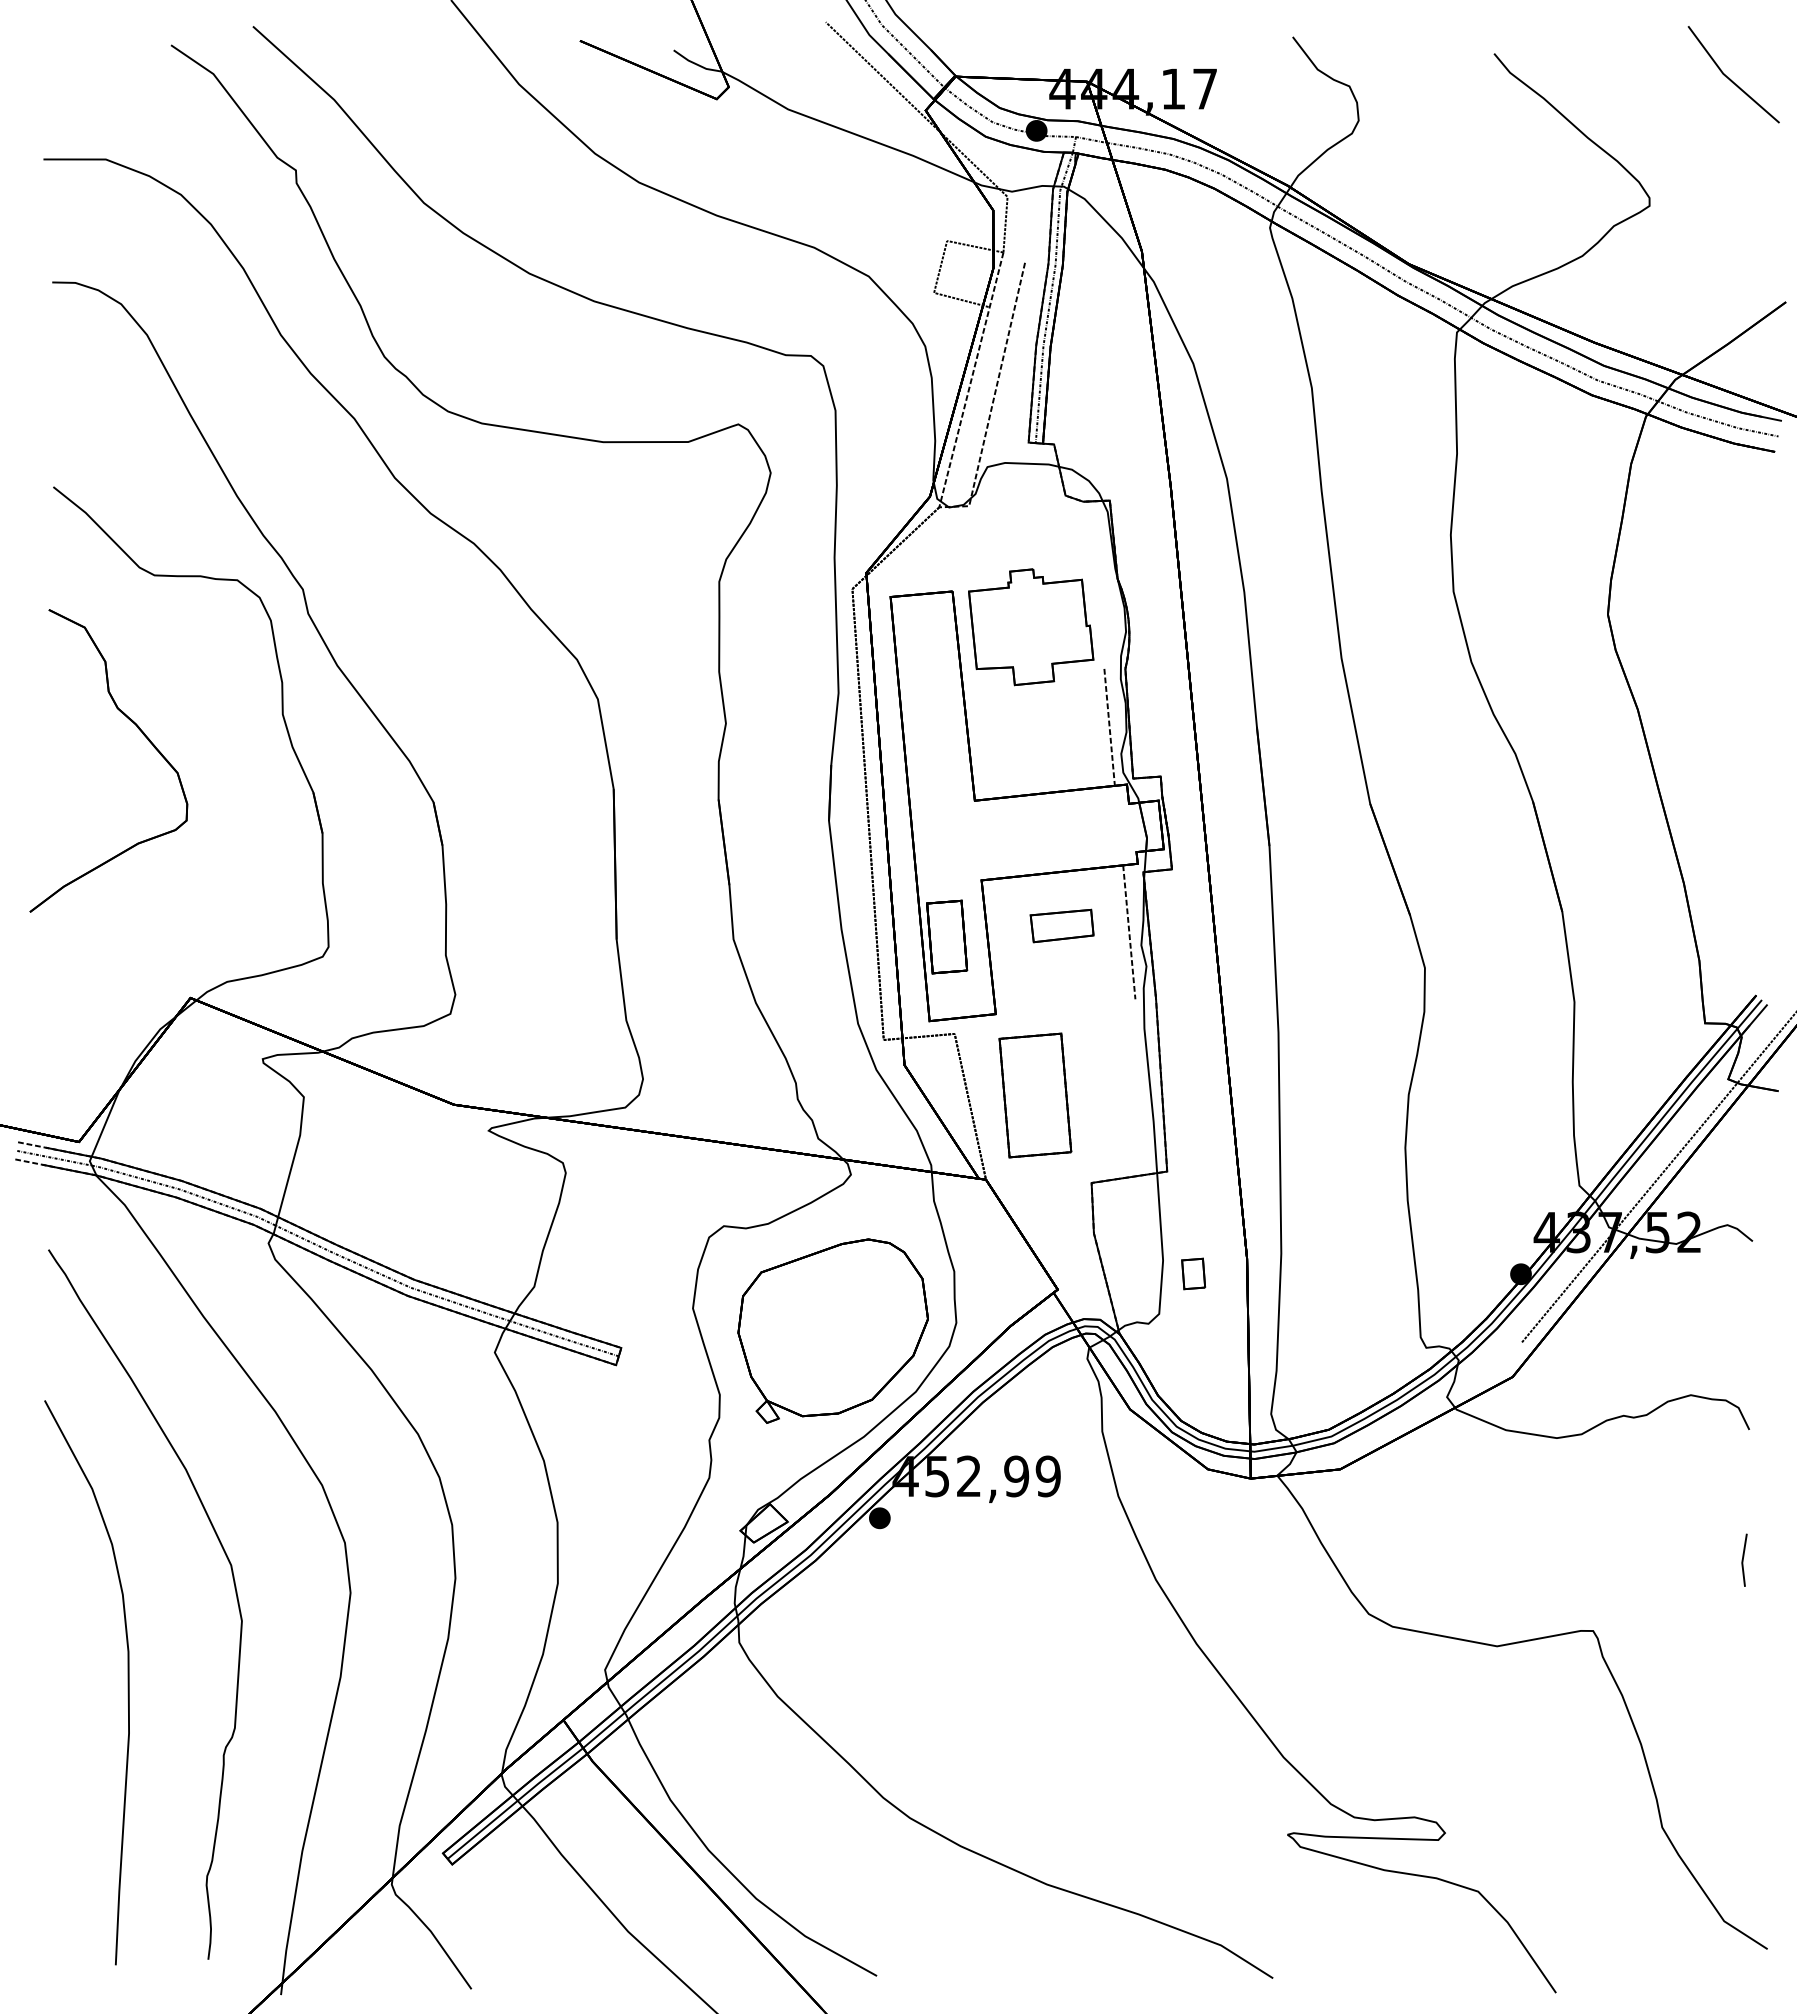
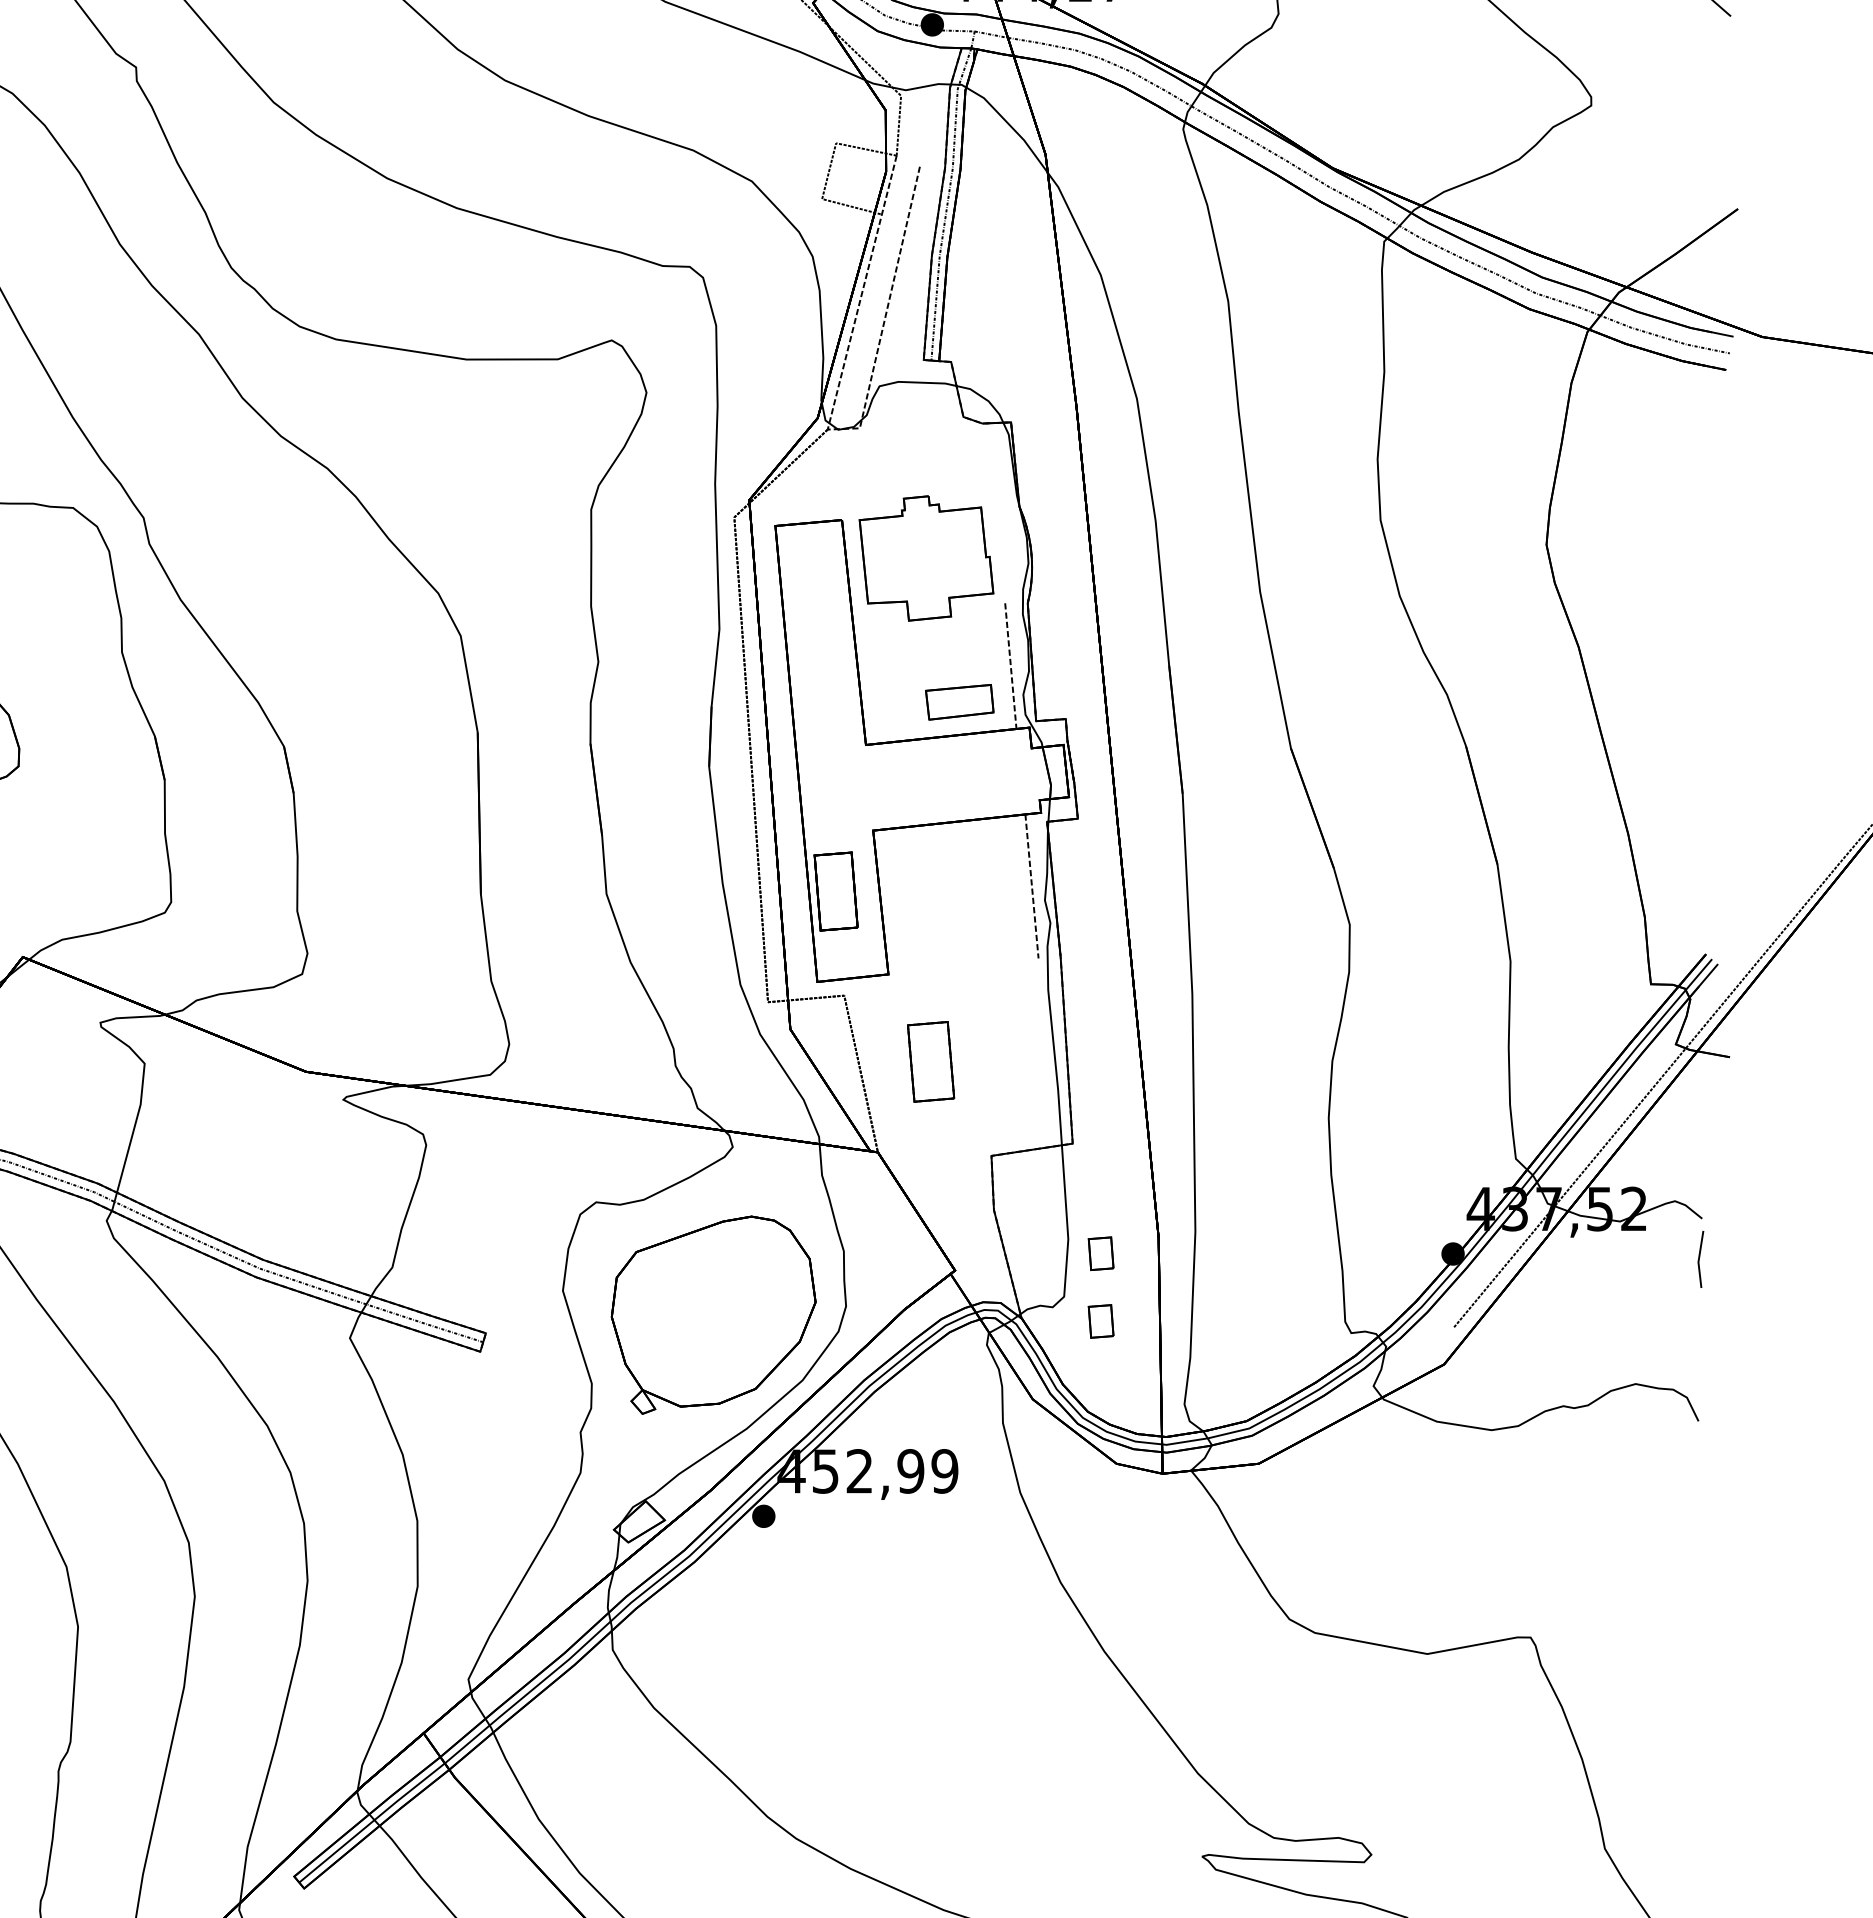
part: (1061, 925) -> (959, 701), moved
part: (1035, 1095) -> (931, 1061), size x0.6
part: (1193, 1336) -> (1100, 1320), added
line: (1743, 1559) -> (1699, 1258), moved

